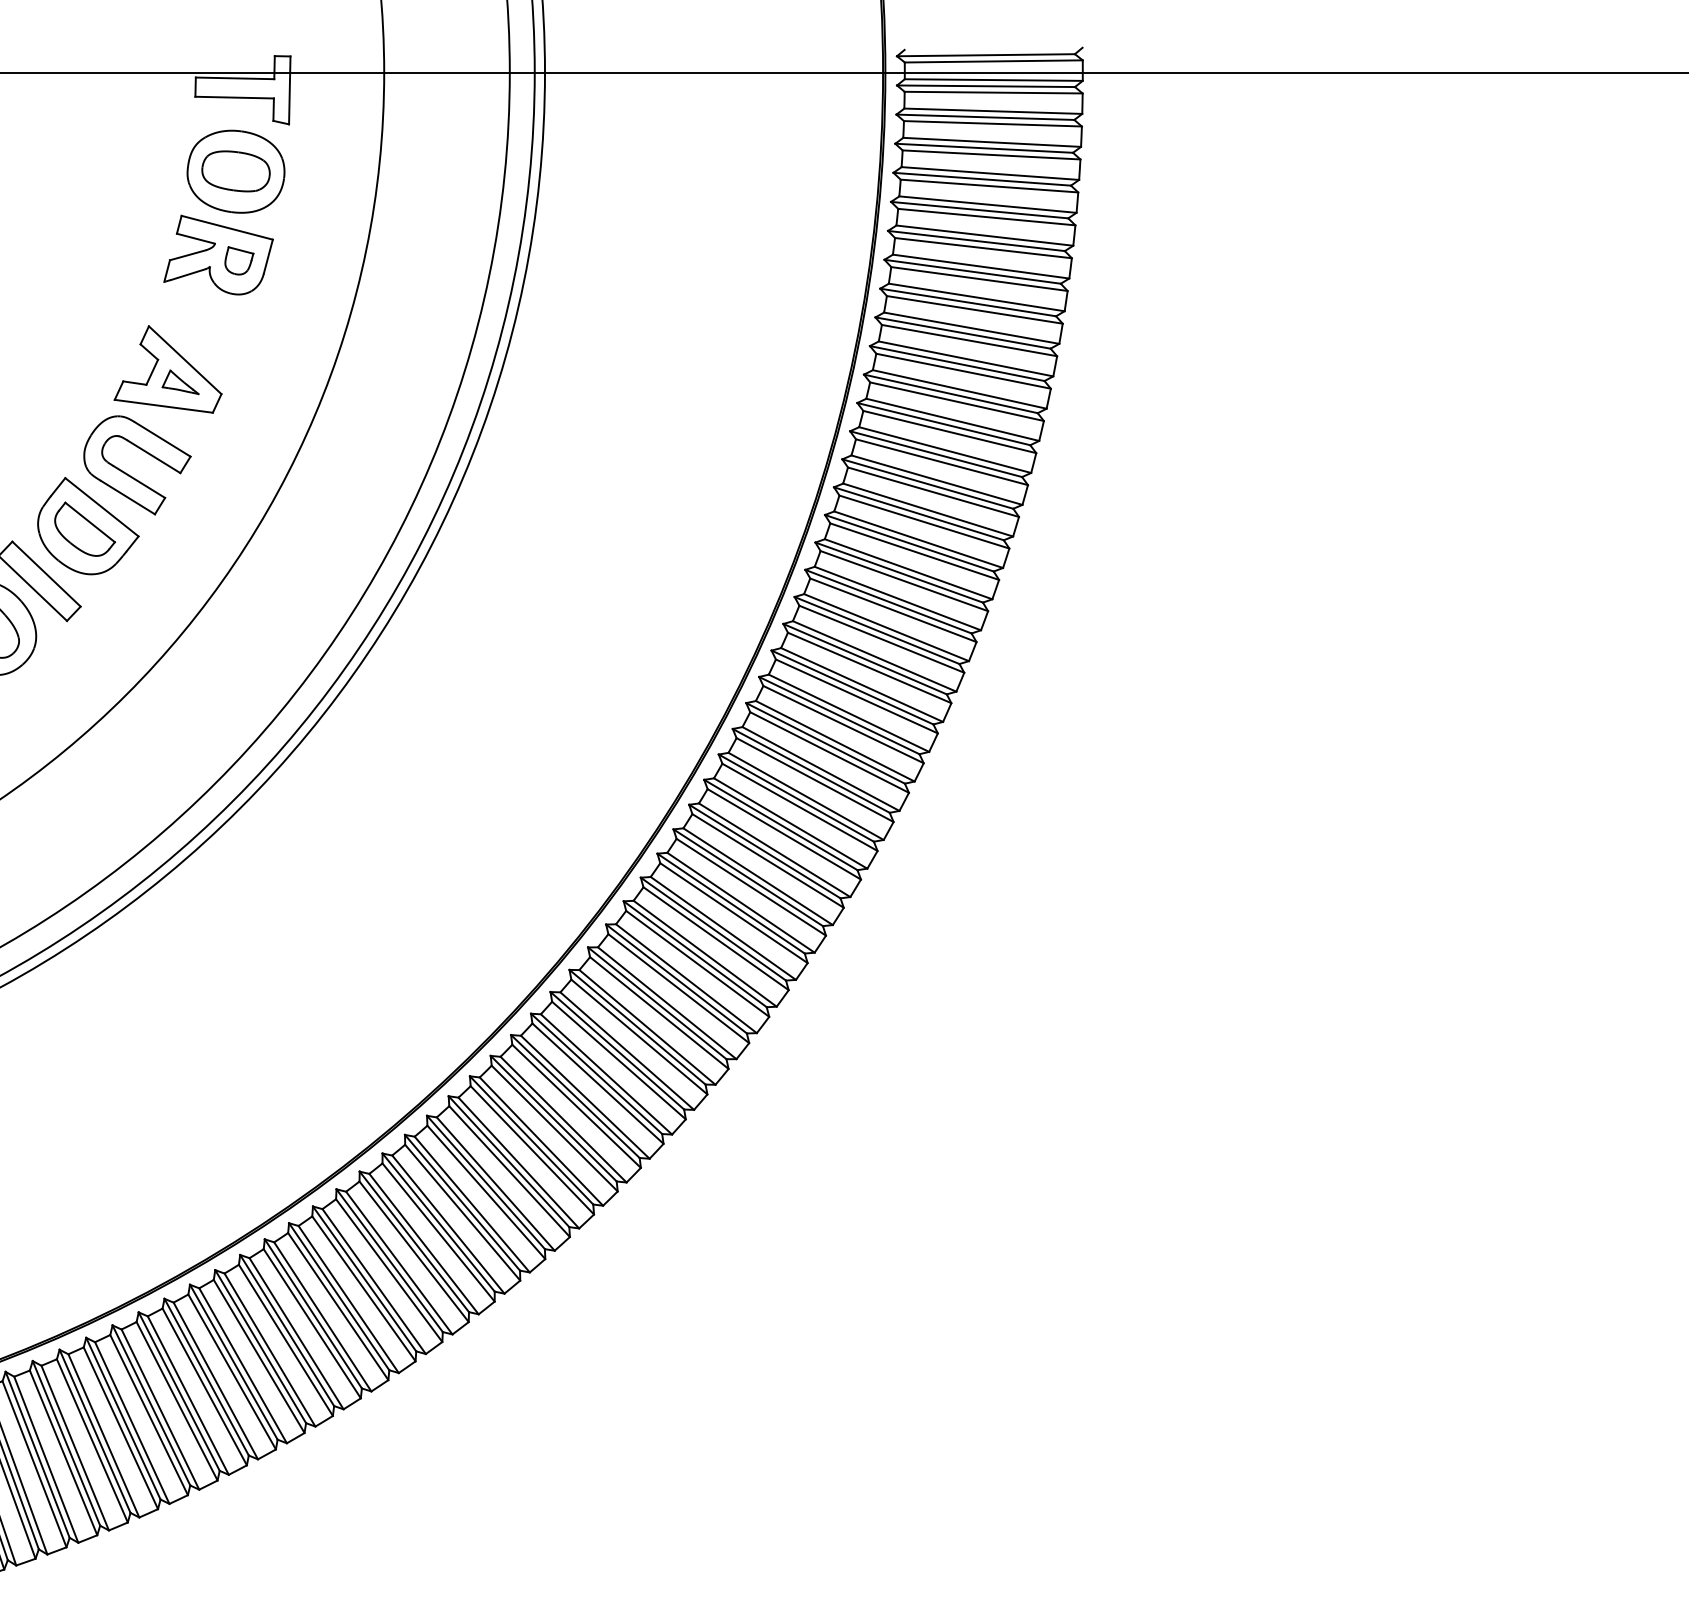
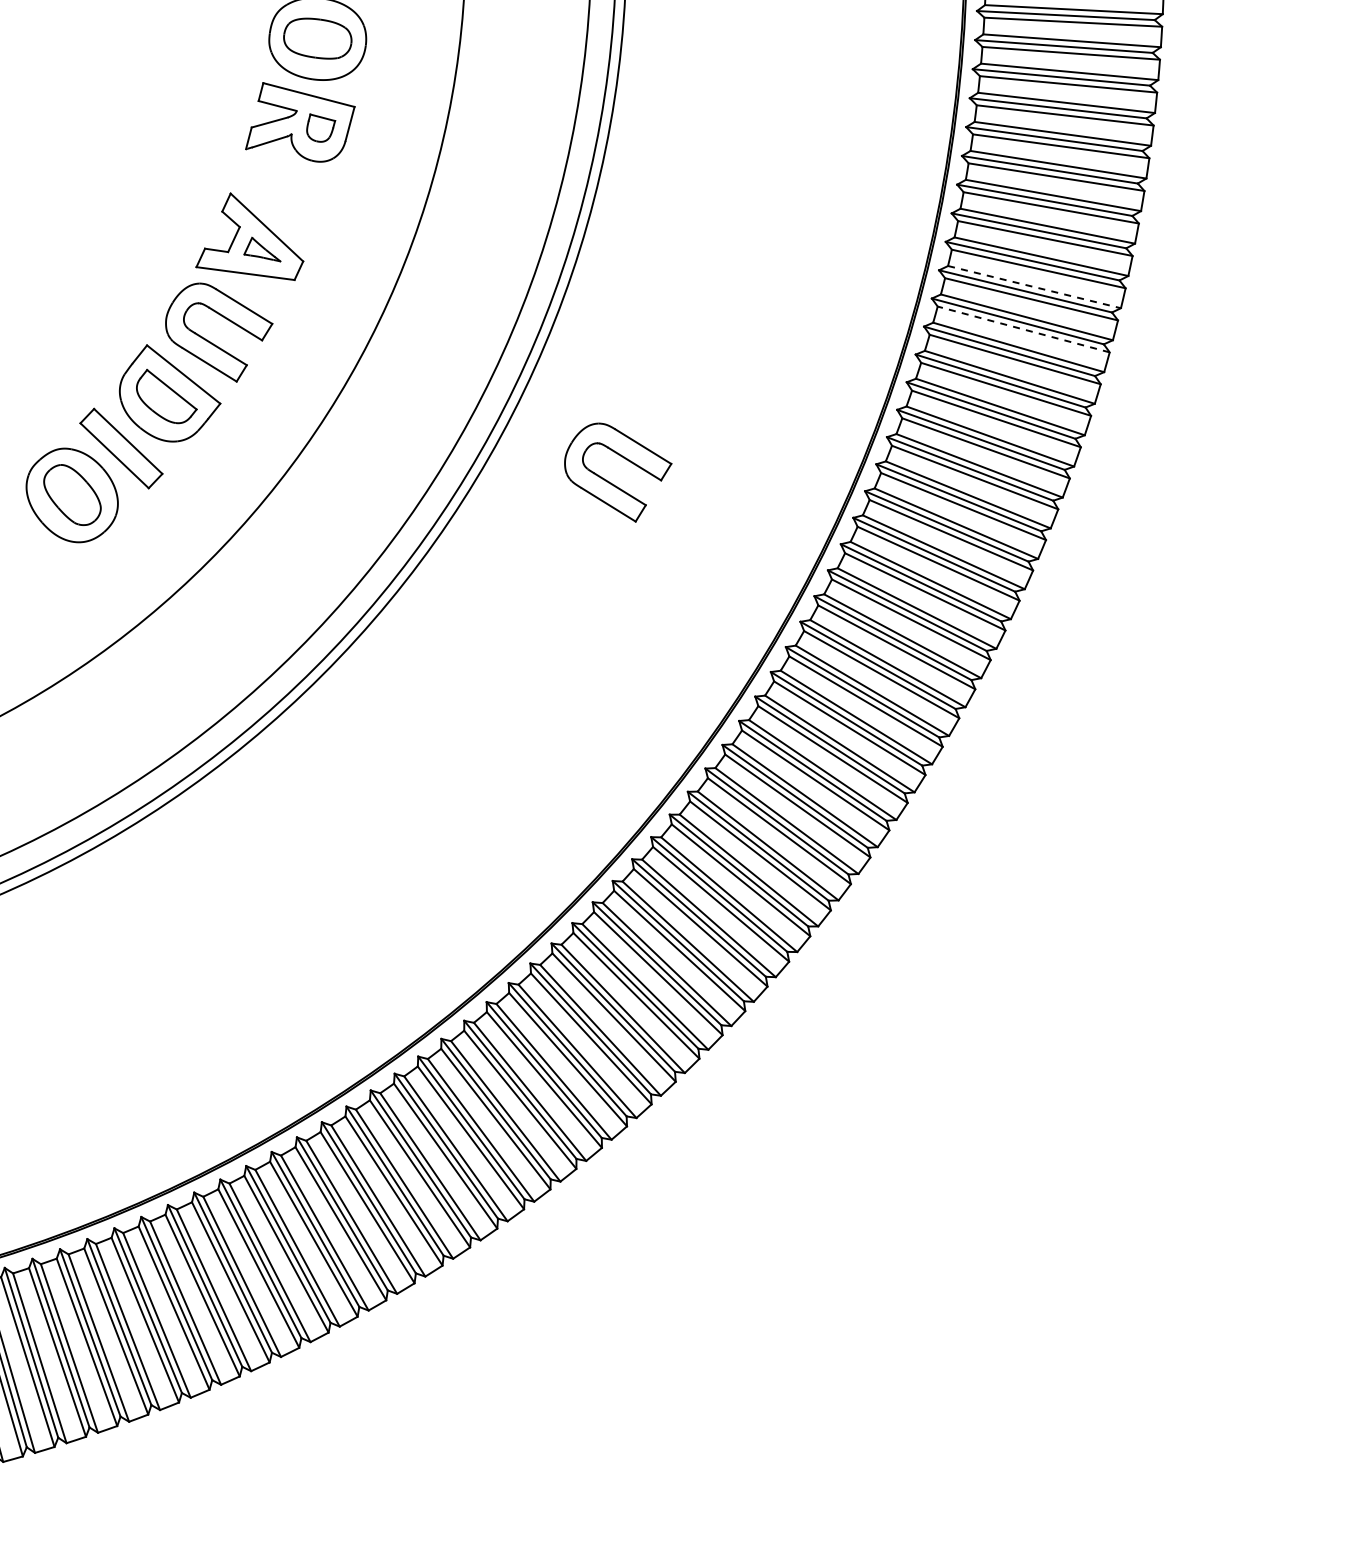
line: (952, 419) -> (1034, 286), solid -> dashed
line: (941, 462) -> (1023, 329), solid -> dashed
part: (528, 614) -> (610, 481), added

